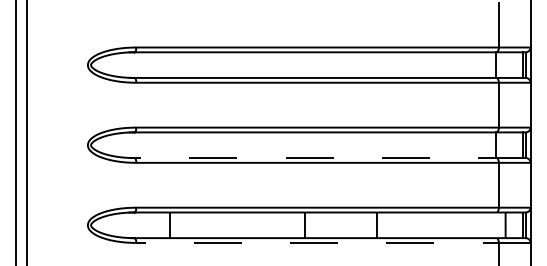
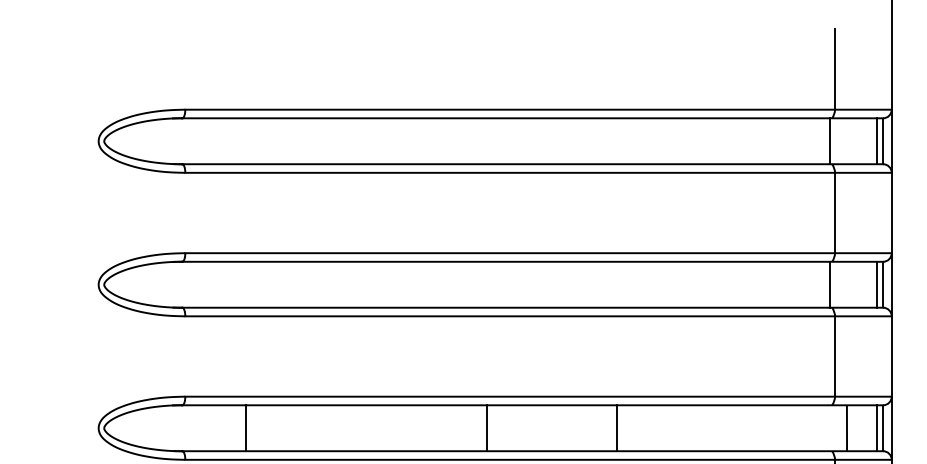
line: (330, 158) -> (533, 308), dashed -> solid
line: (332, 242) -> (536, 459), dashed -> solid

